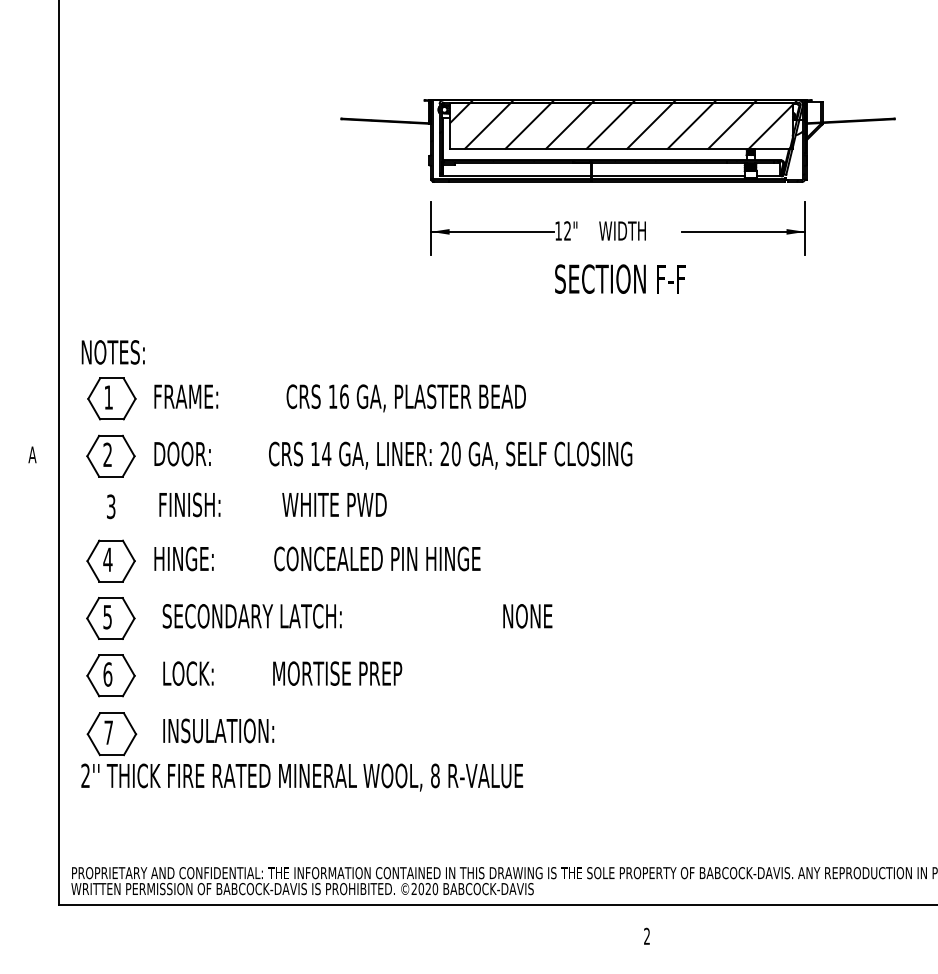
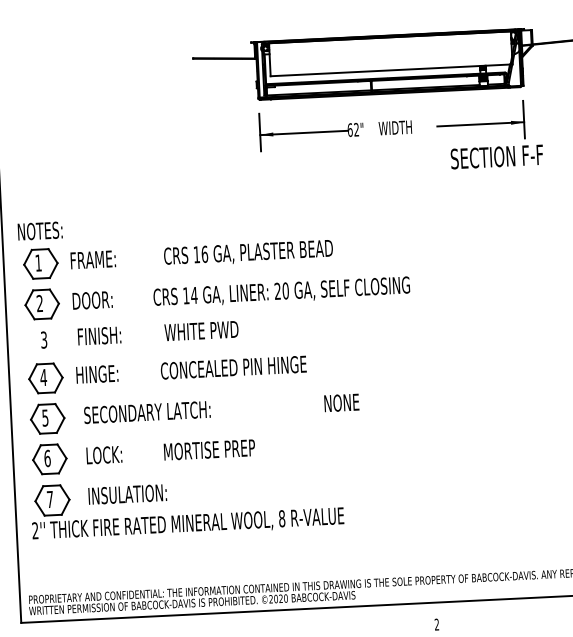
hatch: (620, 125) -> (390, 53), removed
text: (558, 230) -> (350, 129), 12" -> 62"
text: (620, 278) -> (497, 156), moved

